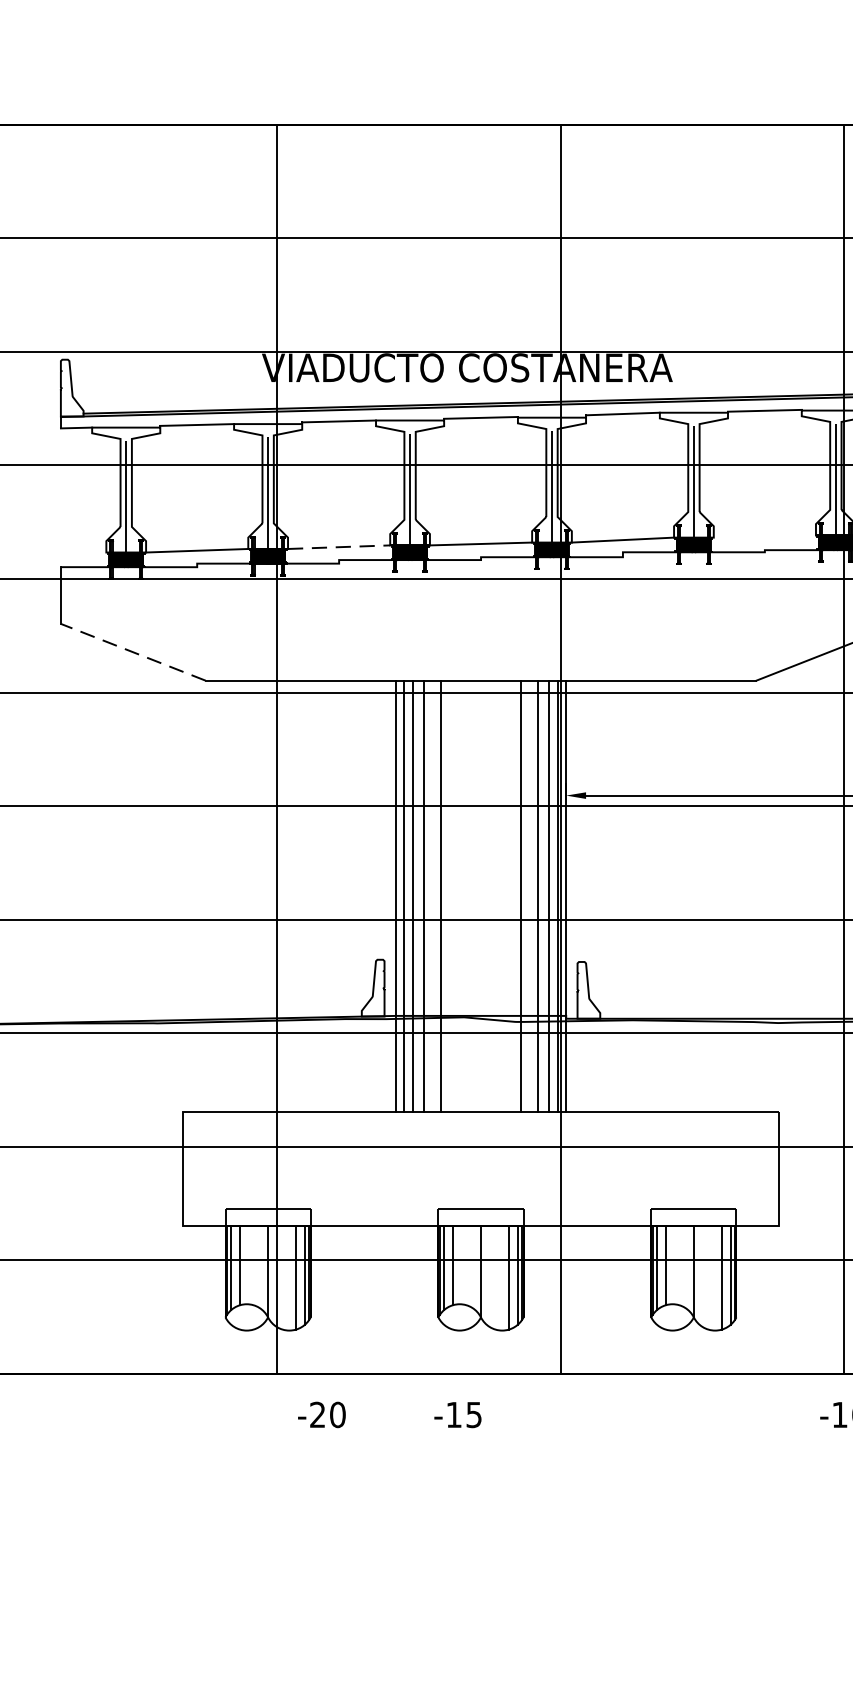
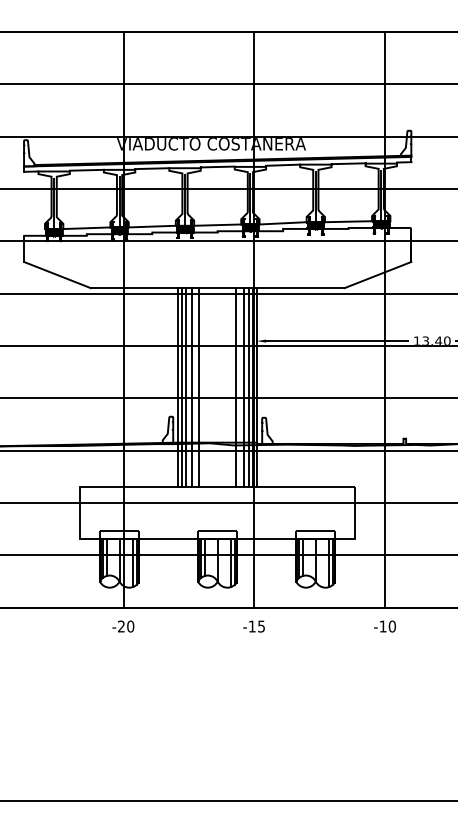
line: (764, 536) -> (348, 221), added
line: (339, 546) -> (152, 226), dashed -> solid
line: (133, 653) -> (57, 275), dashed -> solid
text: (322, 1414) -> (123, 626), moved
text: (456, 1414) -> (253, 626), moved

